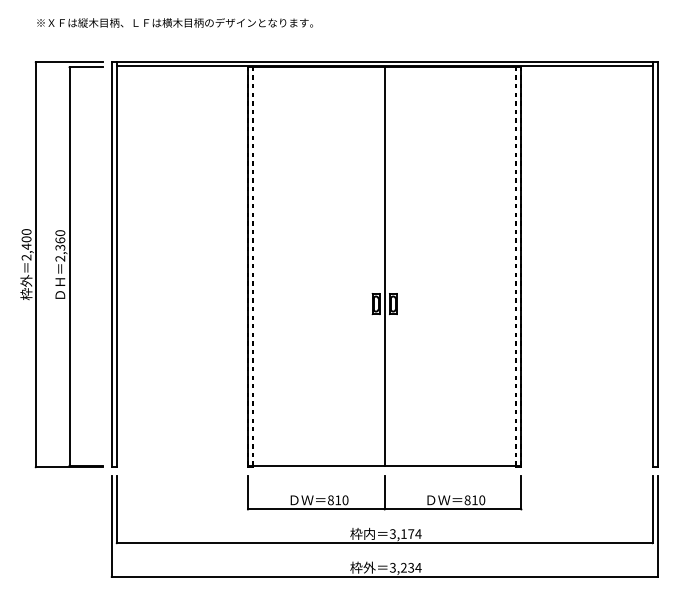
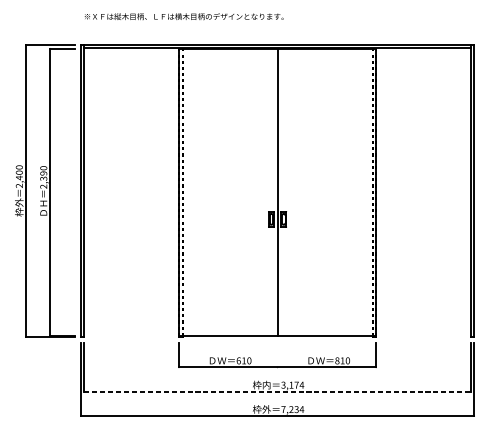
text: (174, 22) -> (183, 16), moved
text: (60, 240) -> (43, 173), 2,360 -> 2,390
line: (384, 492) -> (277, 355), removed
text: (330, 499) -> (238, 360), 810 -> 610
line: (384, 543) -> (277, 392), solid -> dashed
text: (392, 567) -> (283, 409), 3,234 -> 7,234

